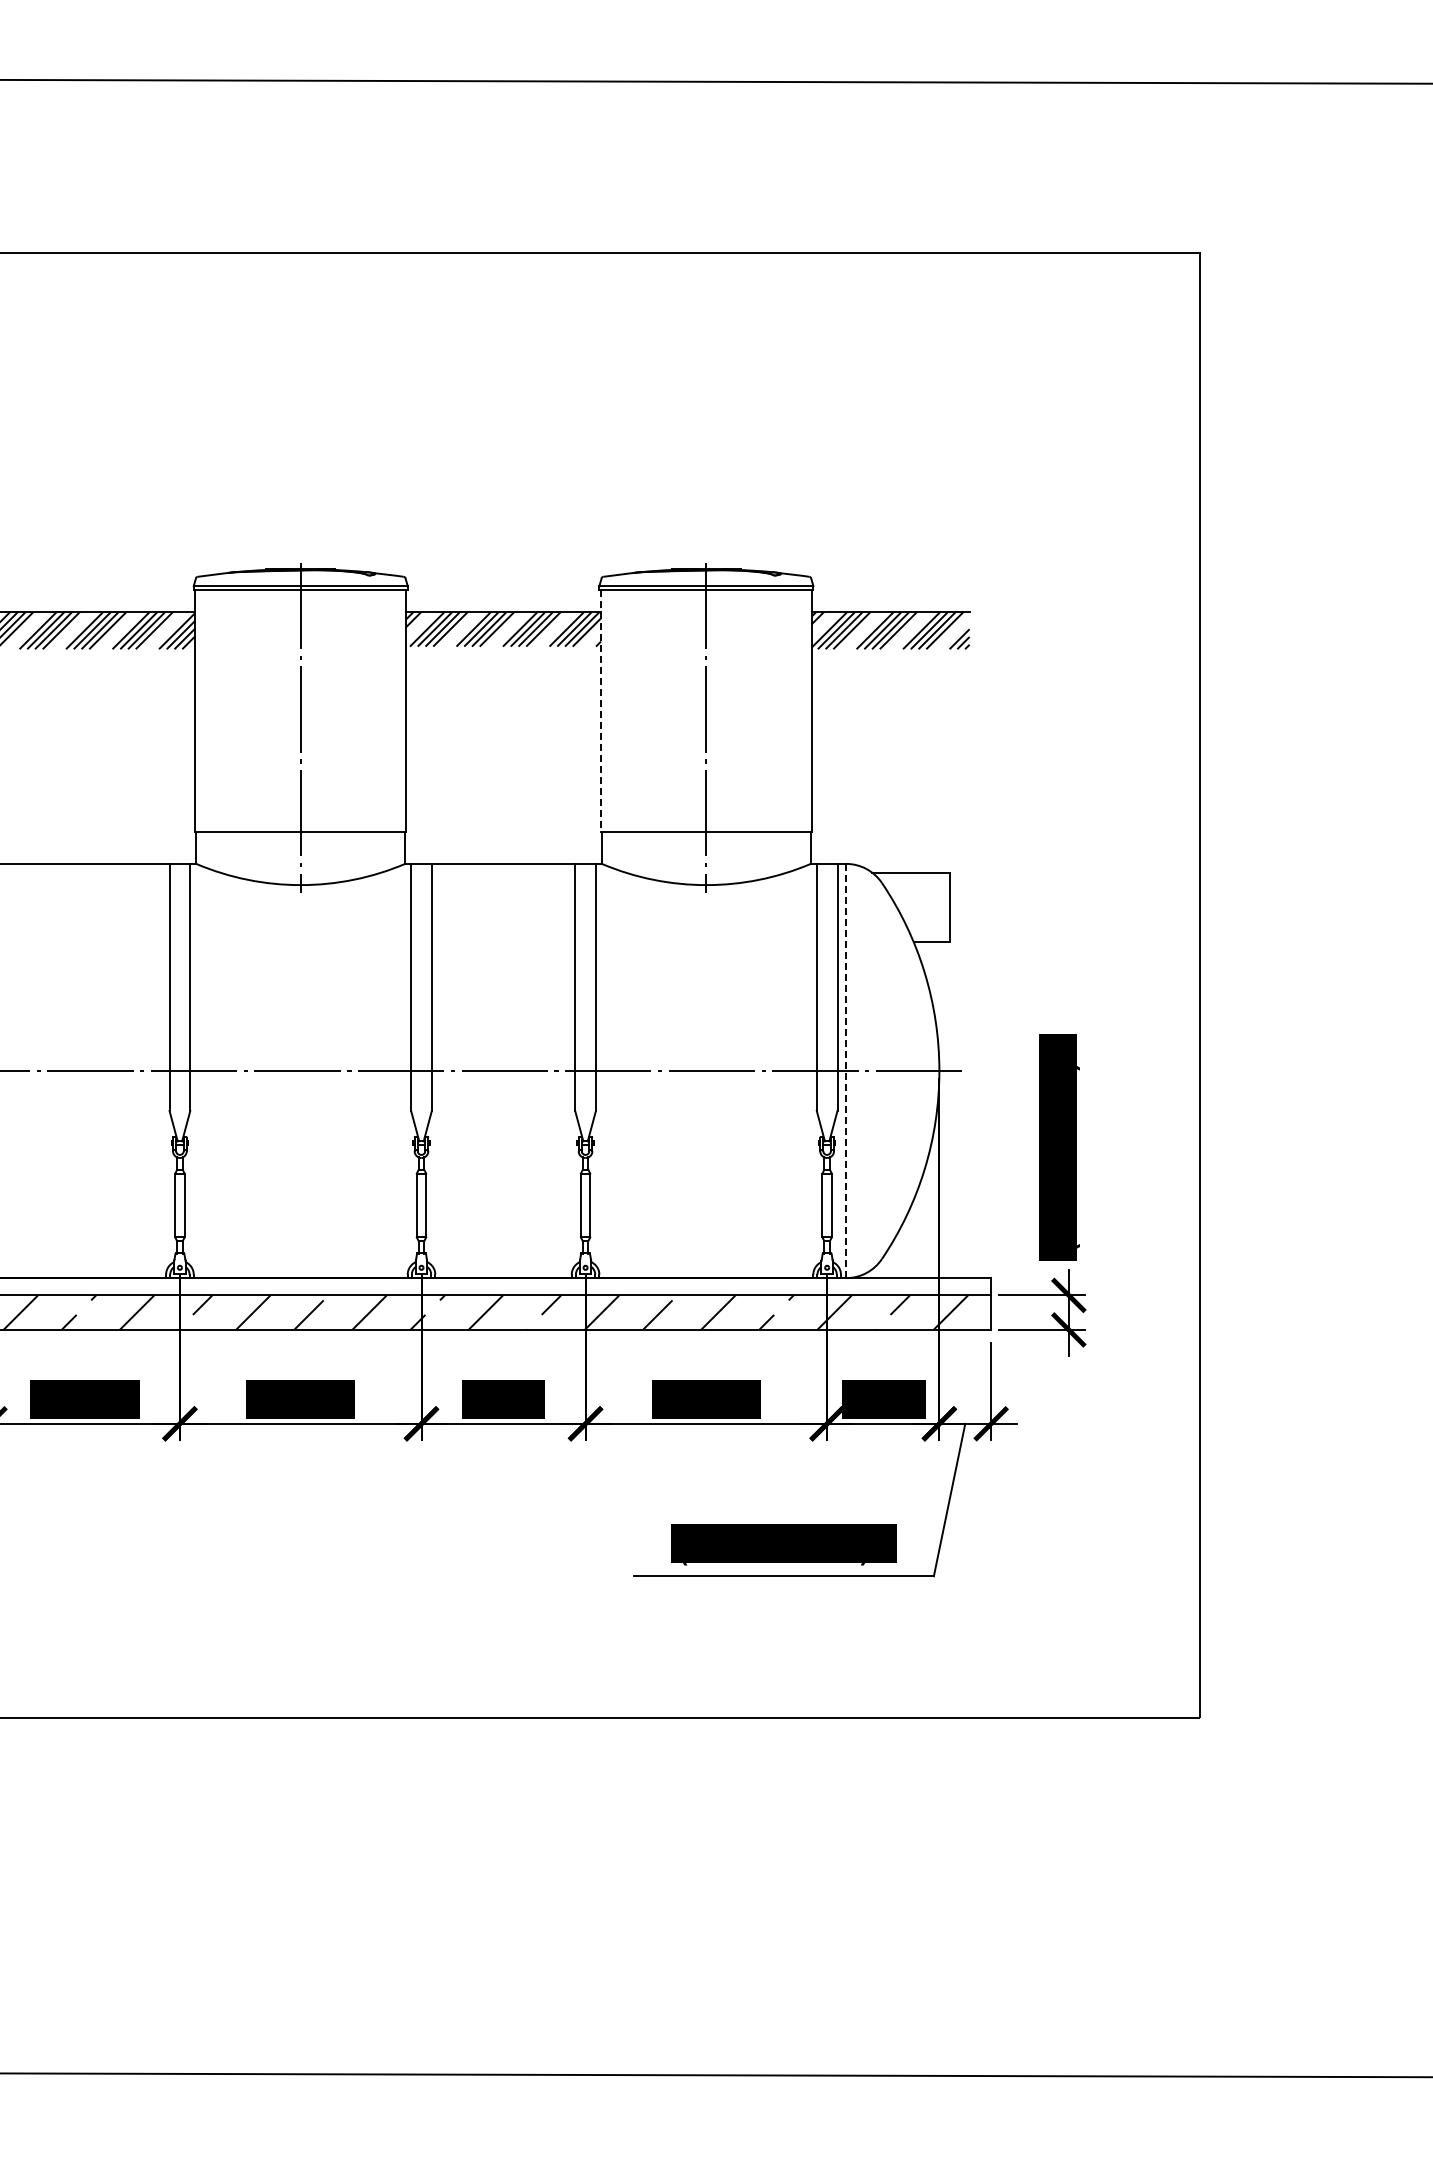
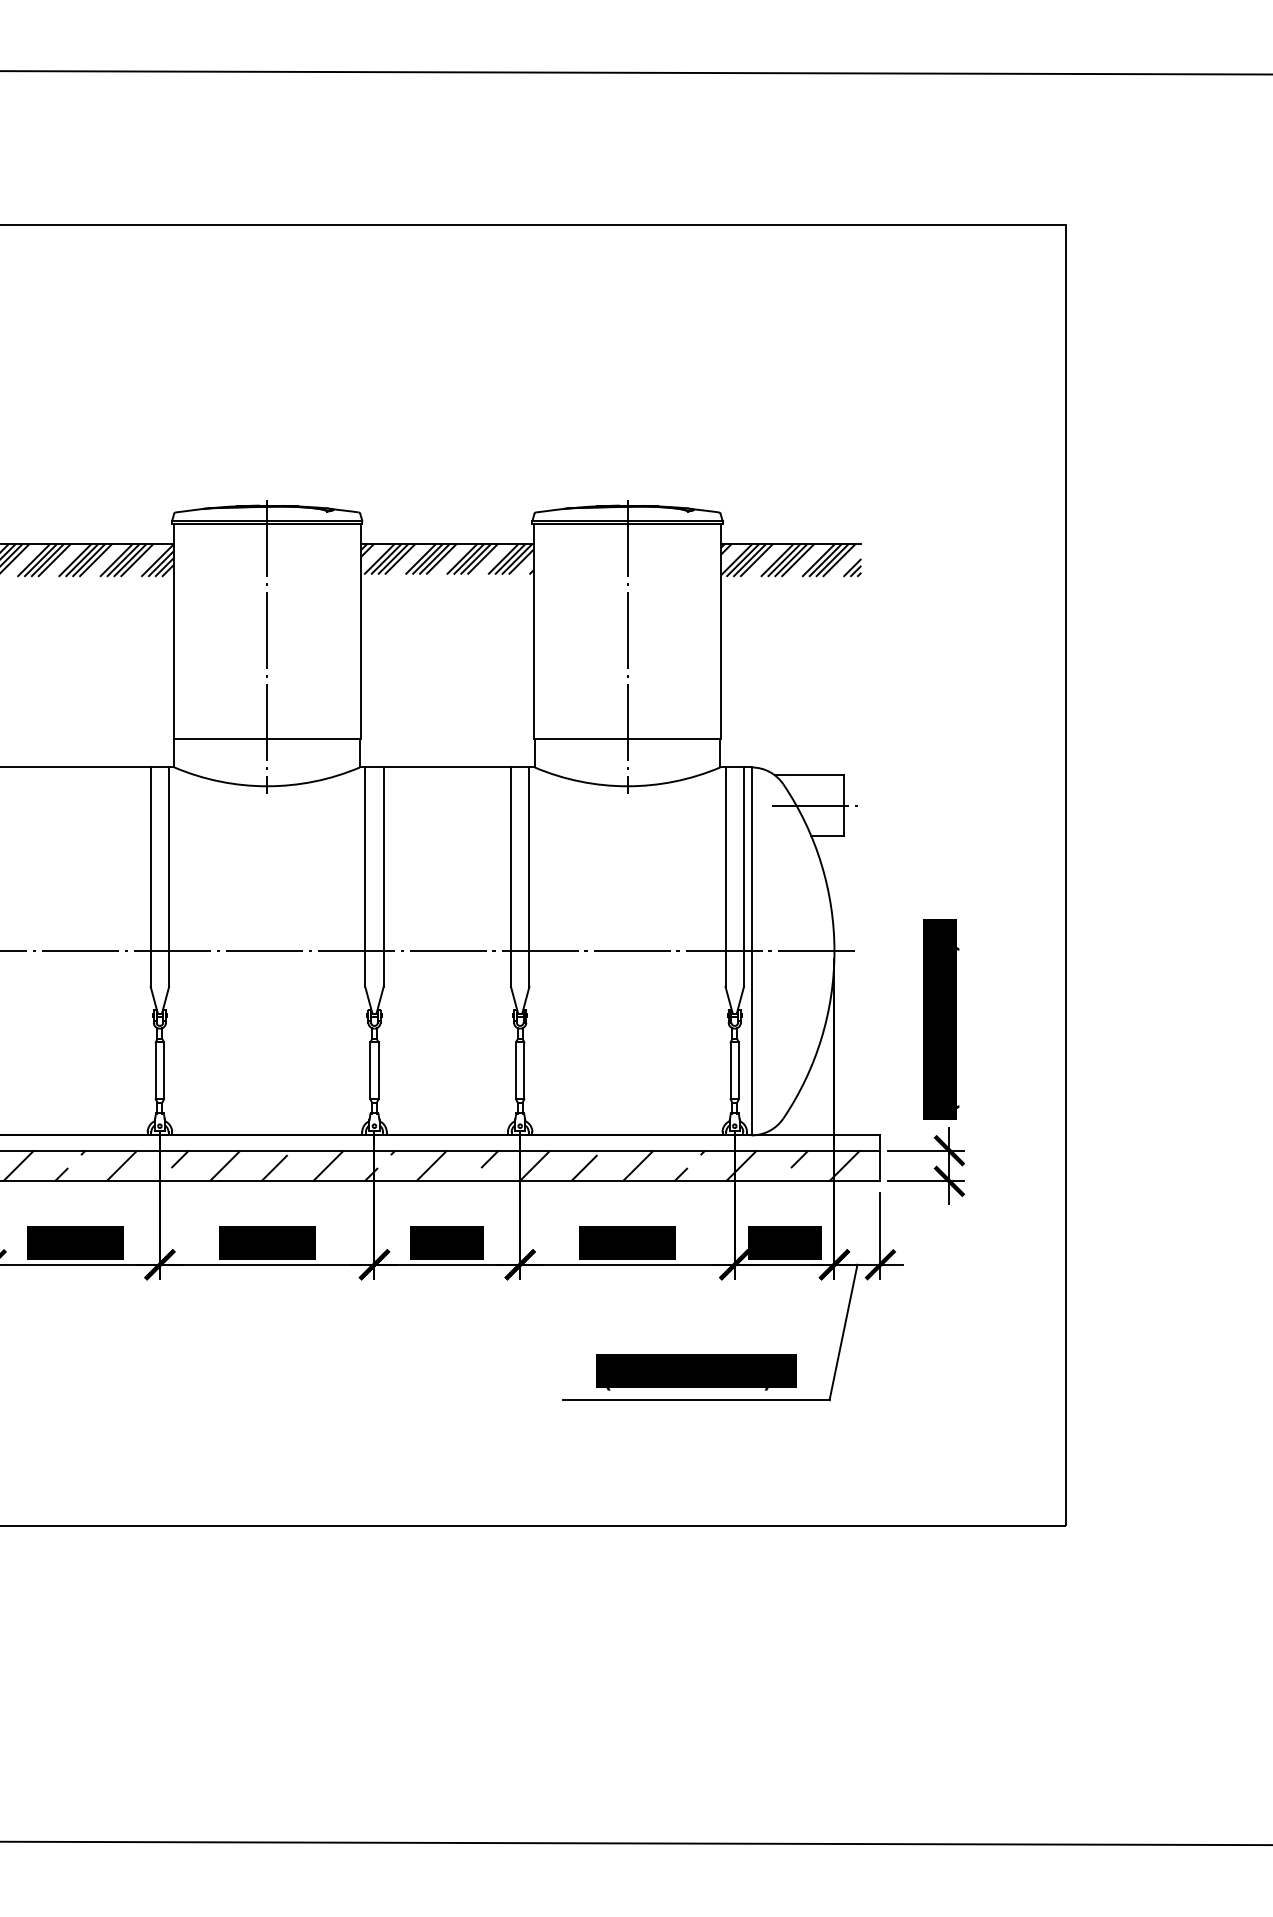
line: (601, 711) -> (534, 632), dashed -> solid
line: (918, 907) -> (815, 806), added
line: (846, 1071) -> (751, 951), dashed -> solid

